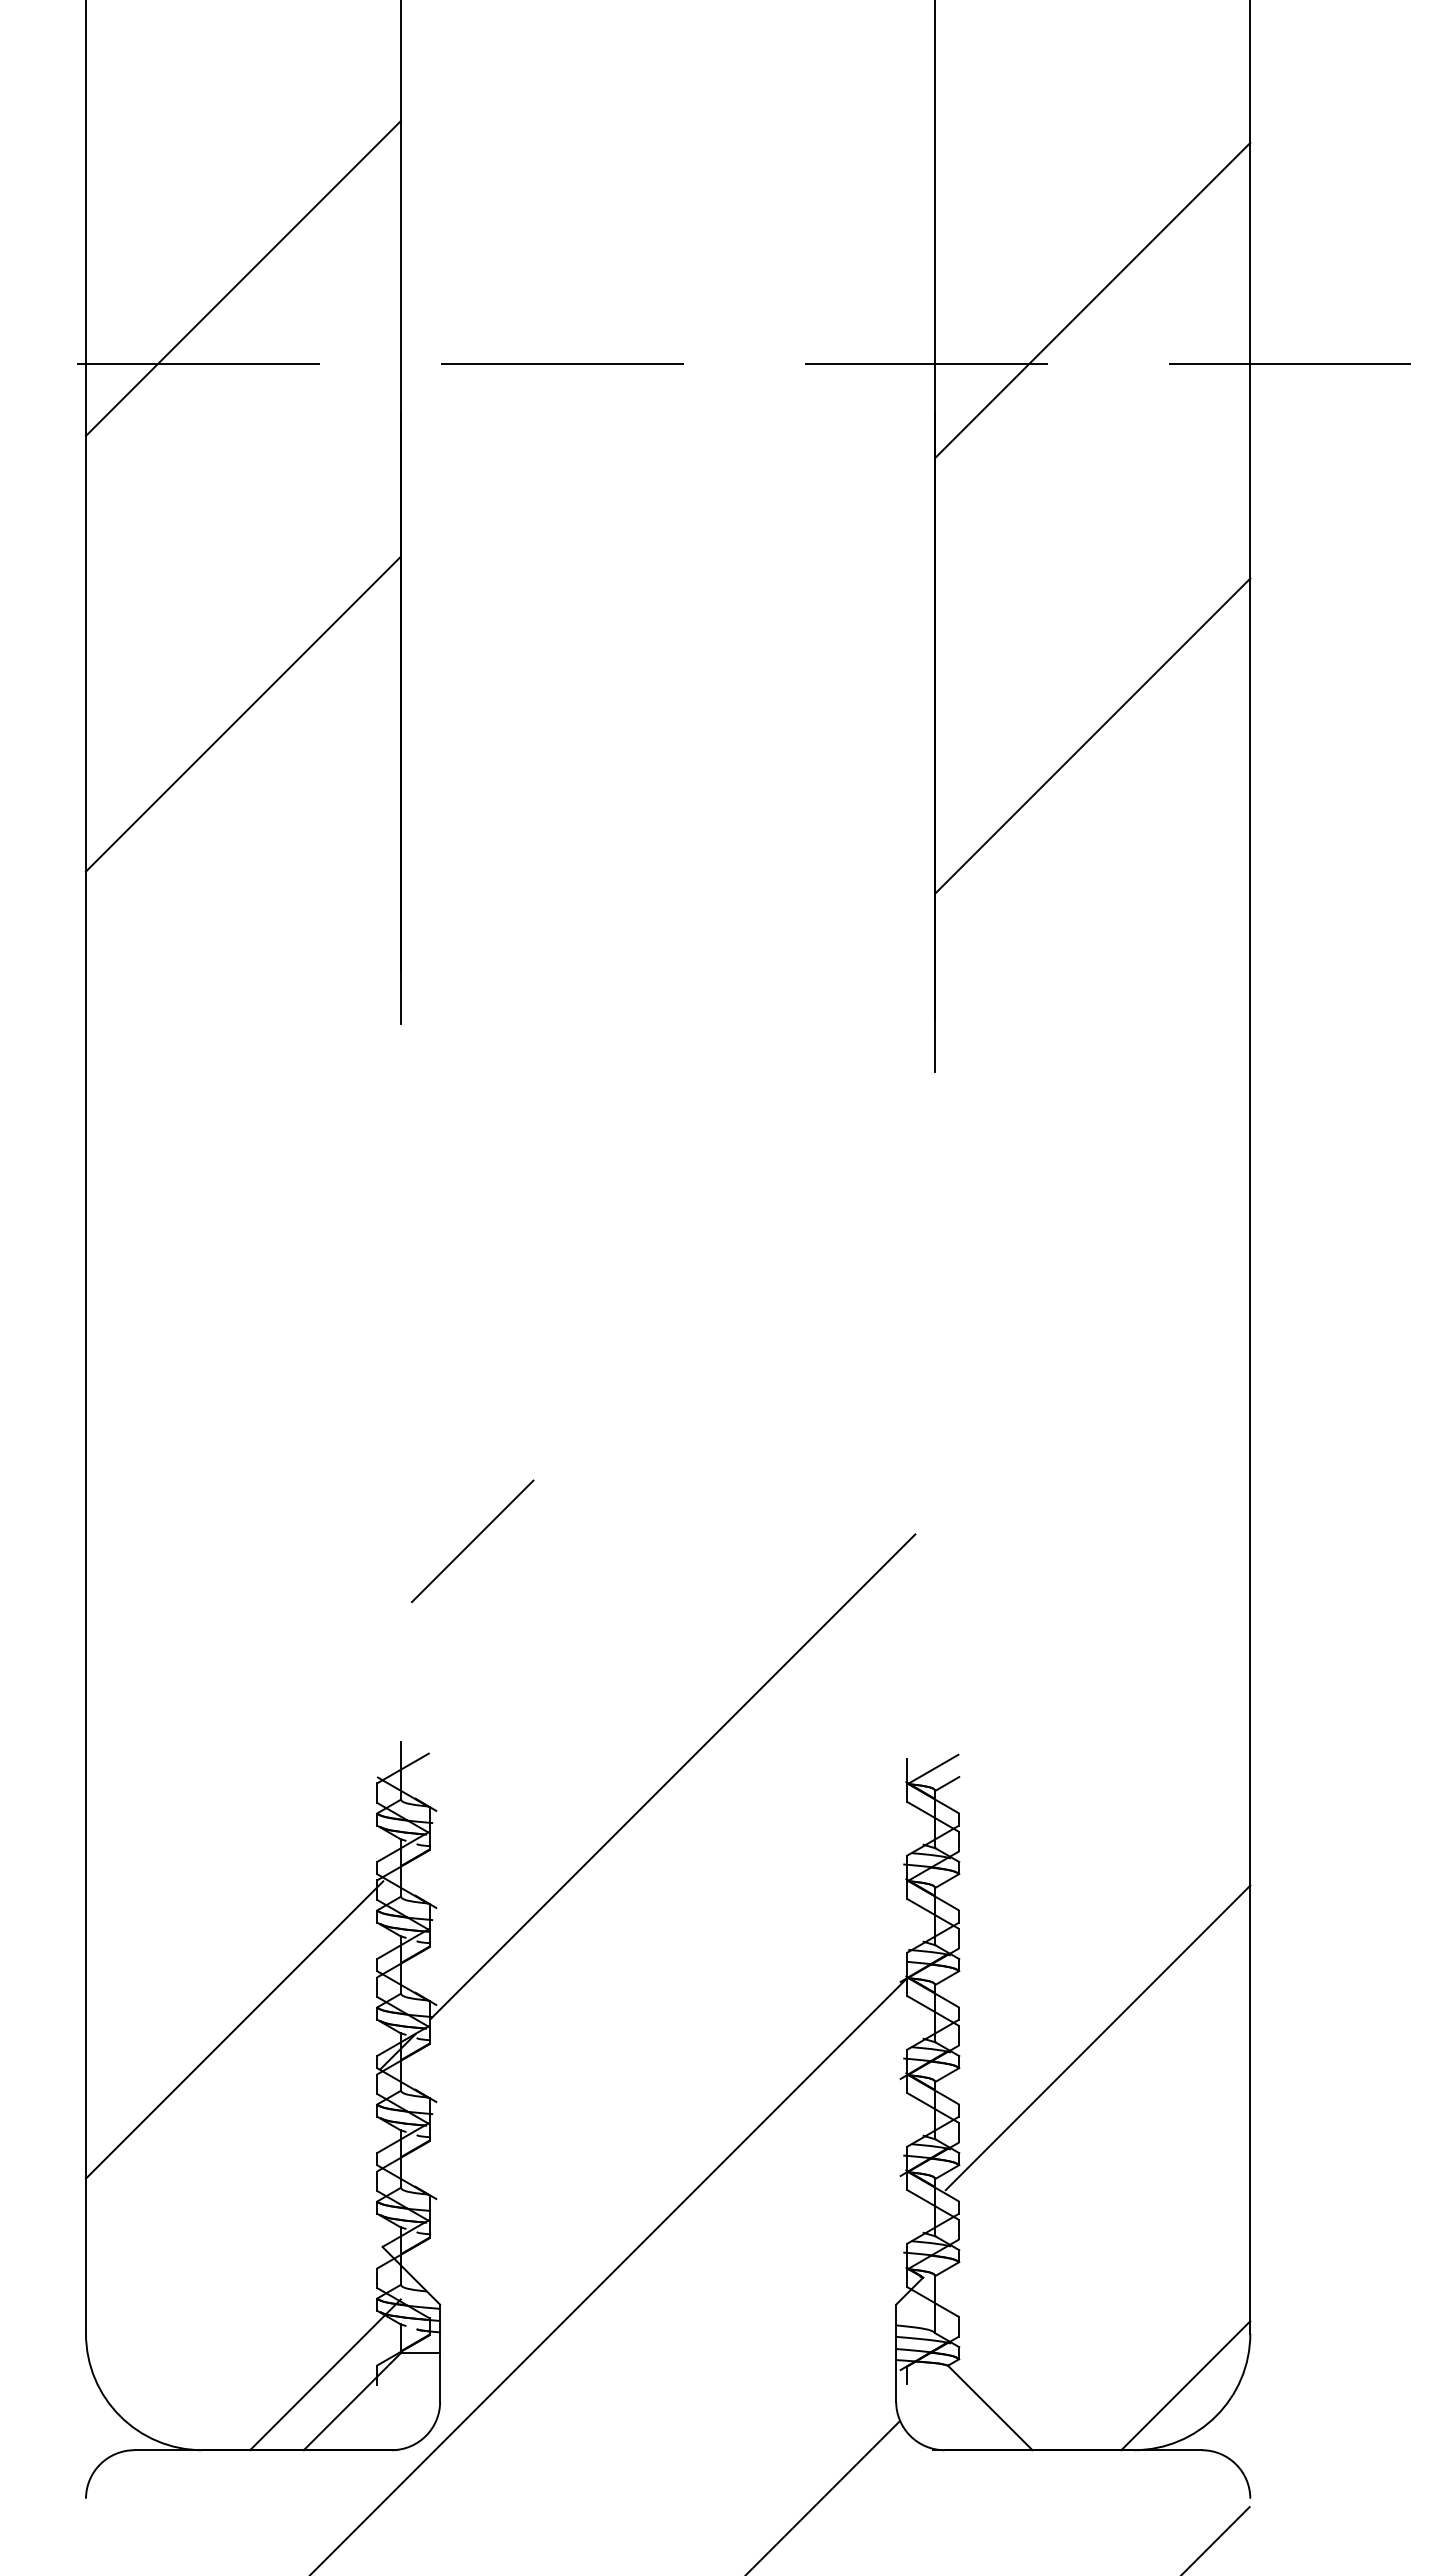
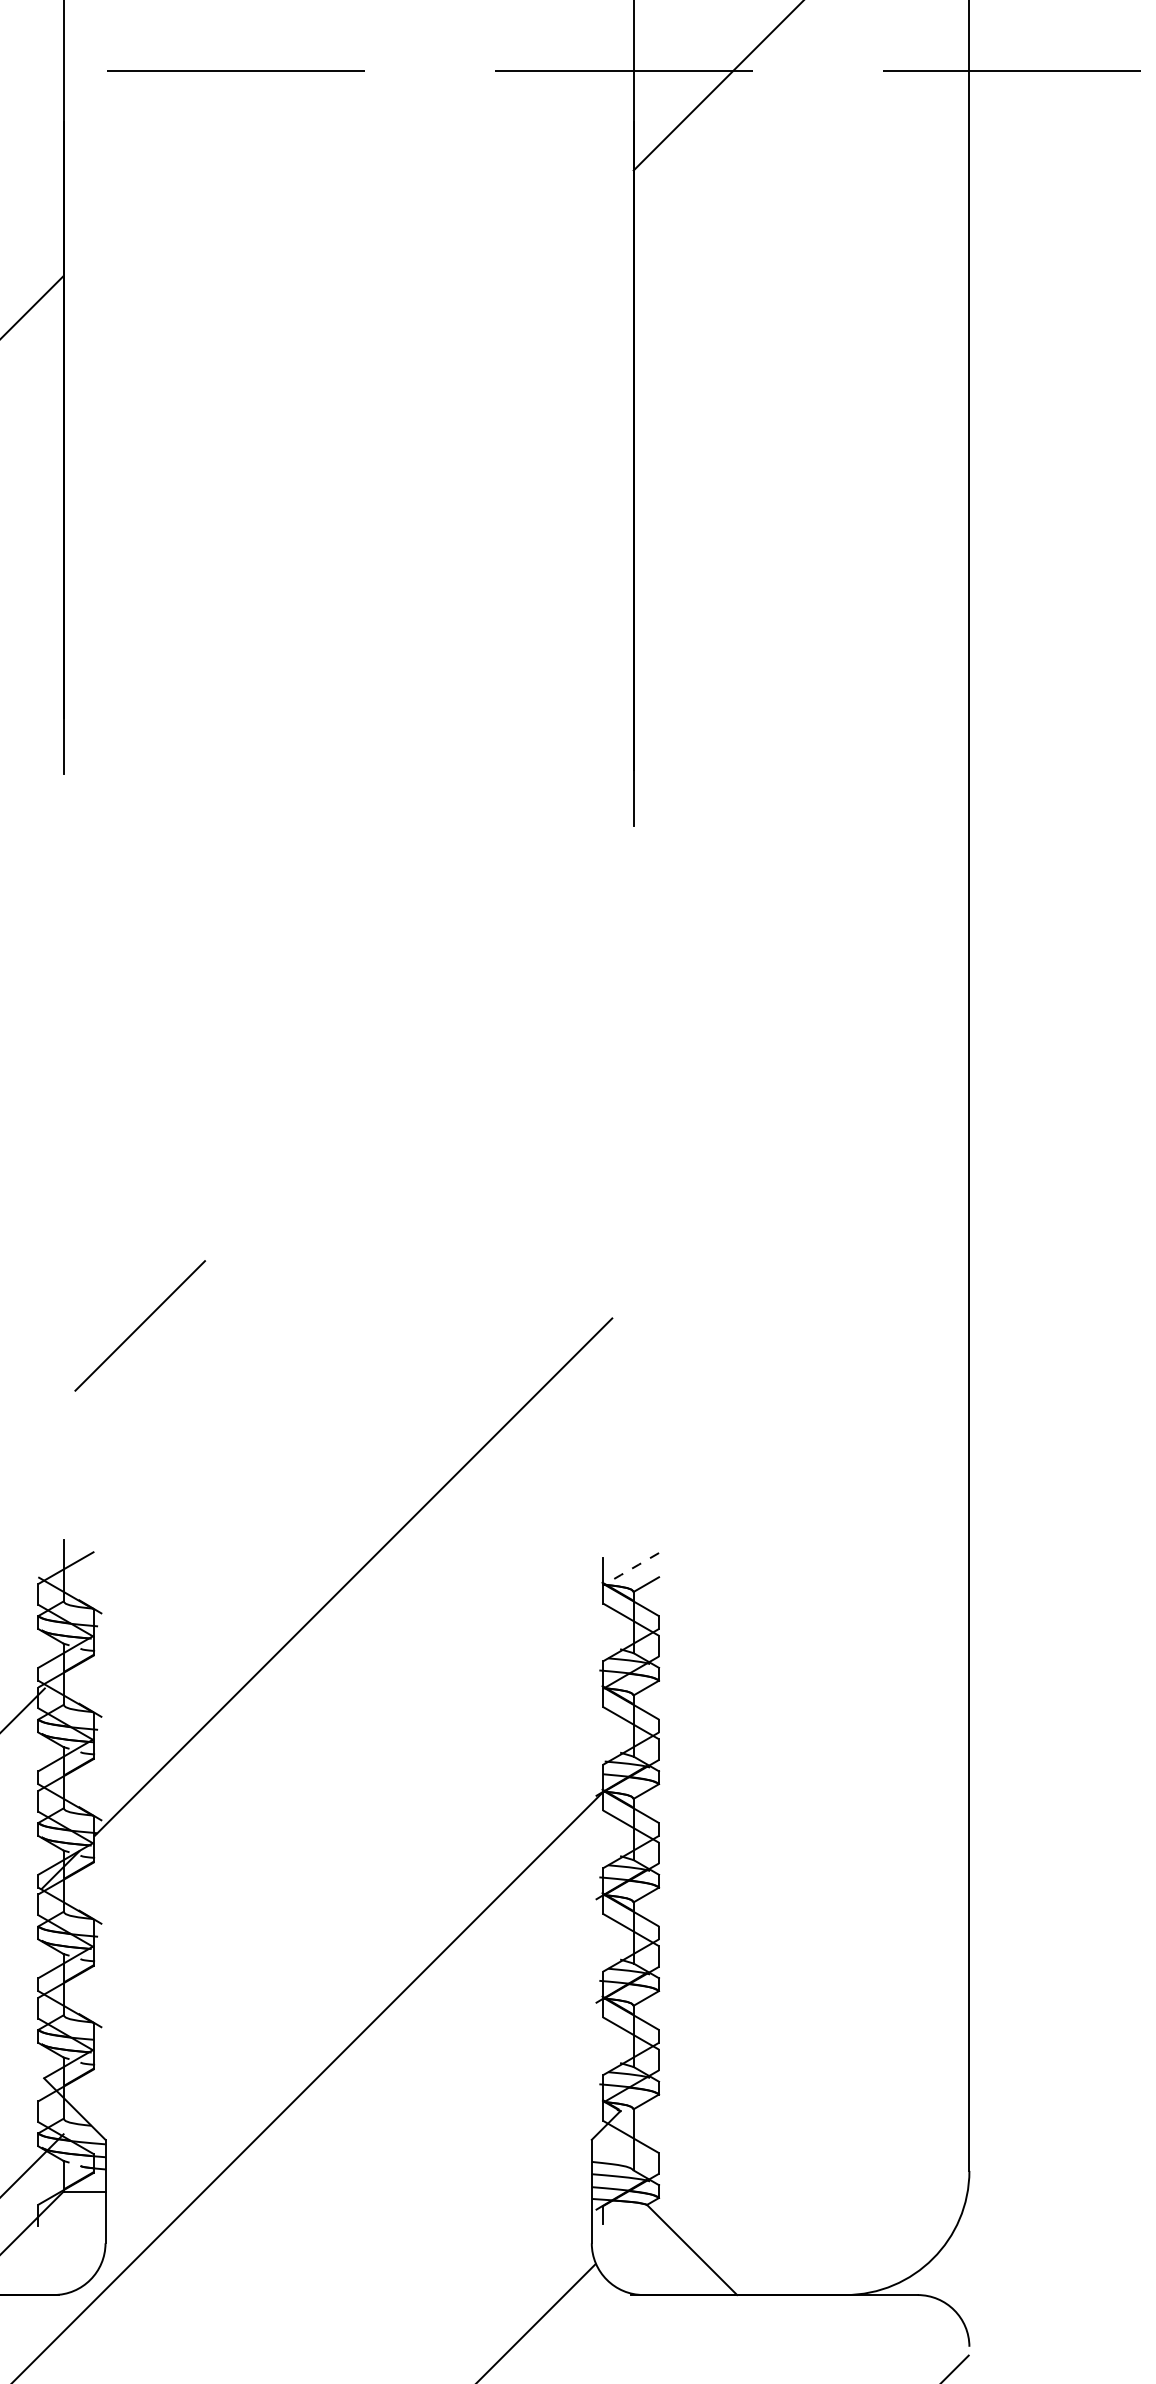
line: (1092, 735) -> (801, 466), removed
line: (932, 1769) -> (630, 1569), solid -> dashed
line: (1097, 2037) -> (806, 1854), removed
line: (1185, 2385) -> (900, 2226), removed

